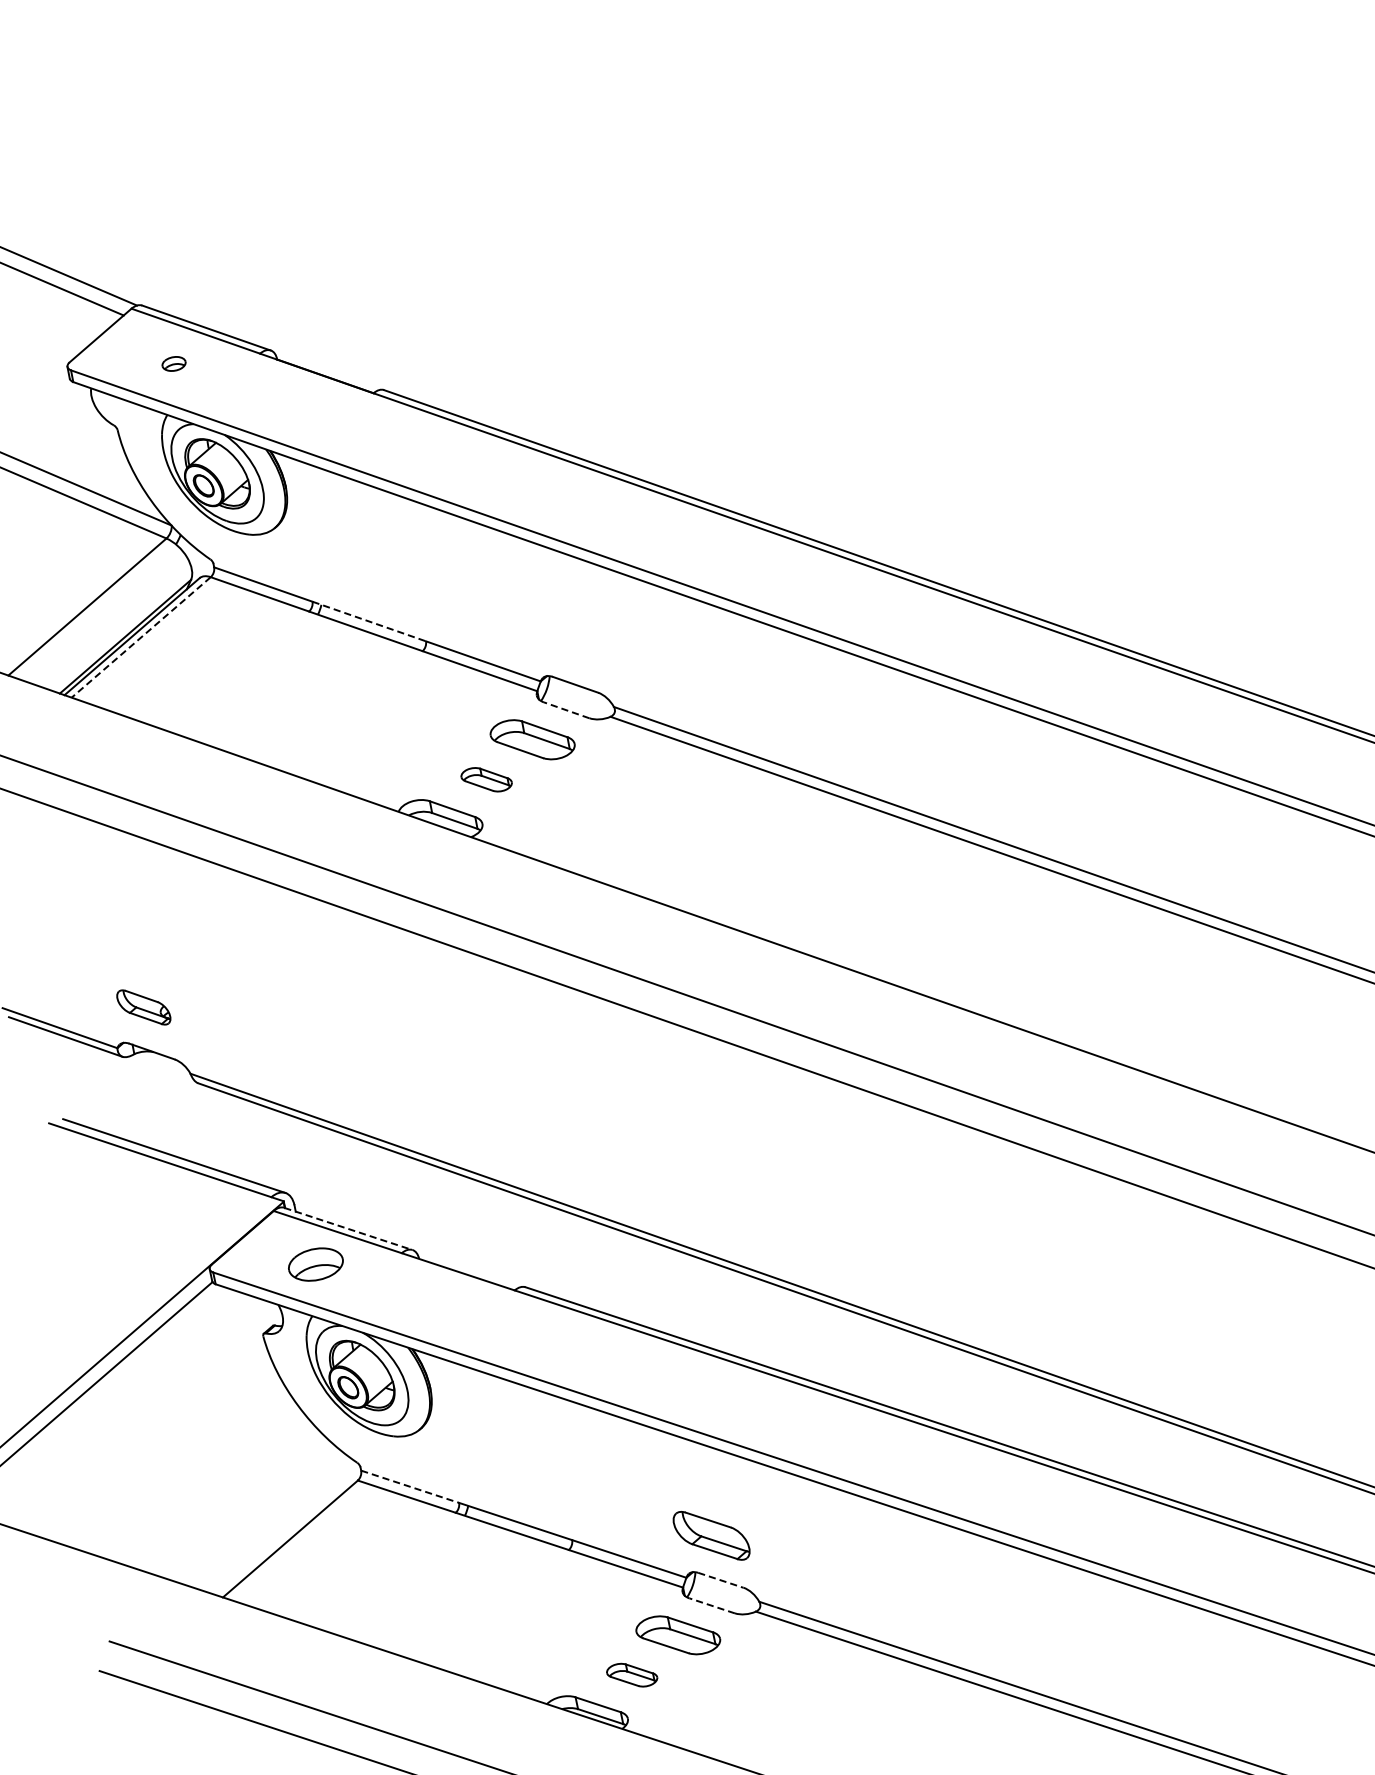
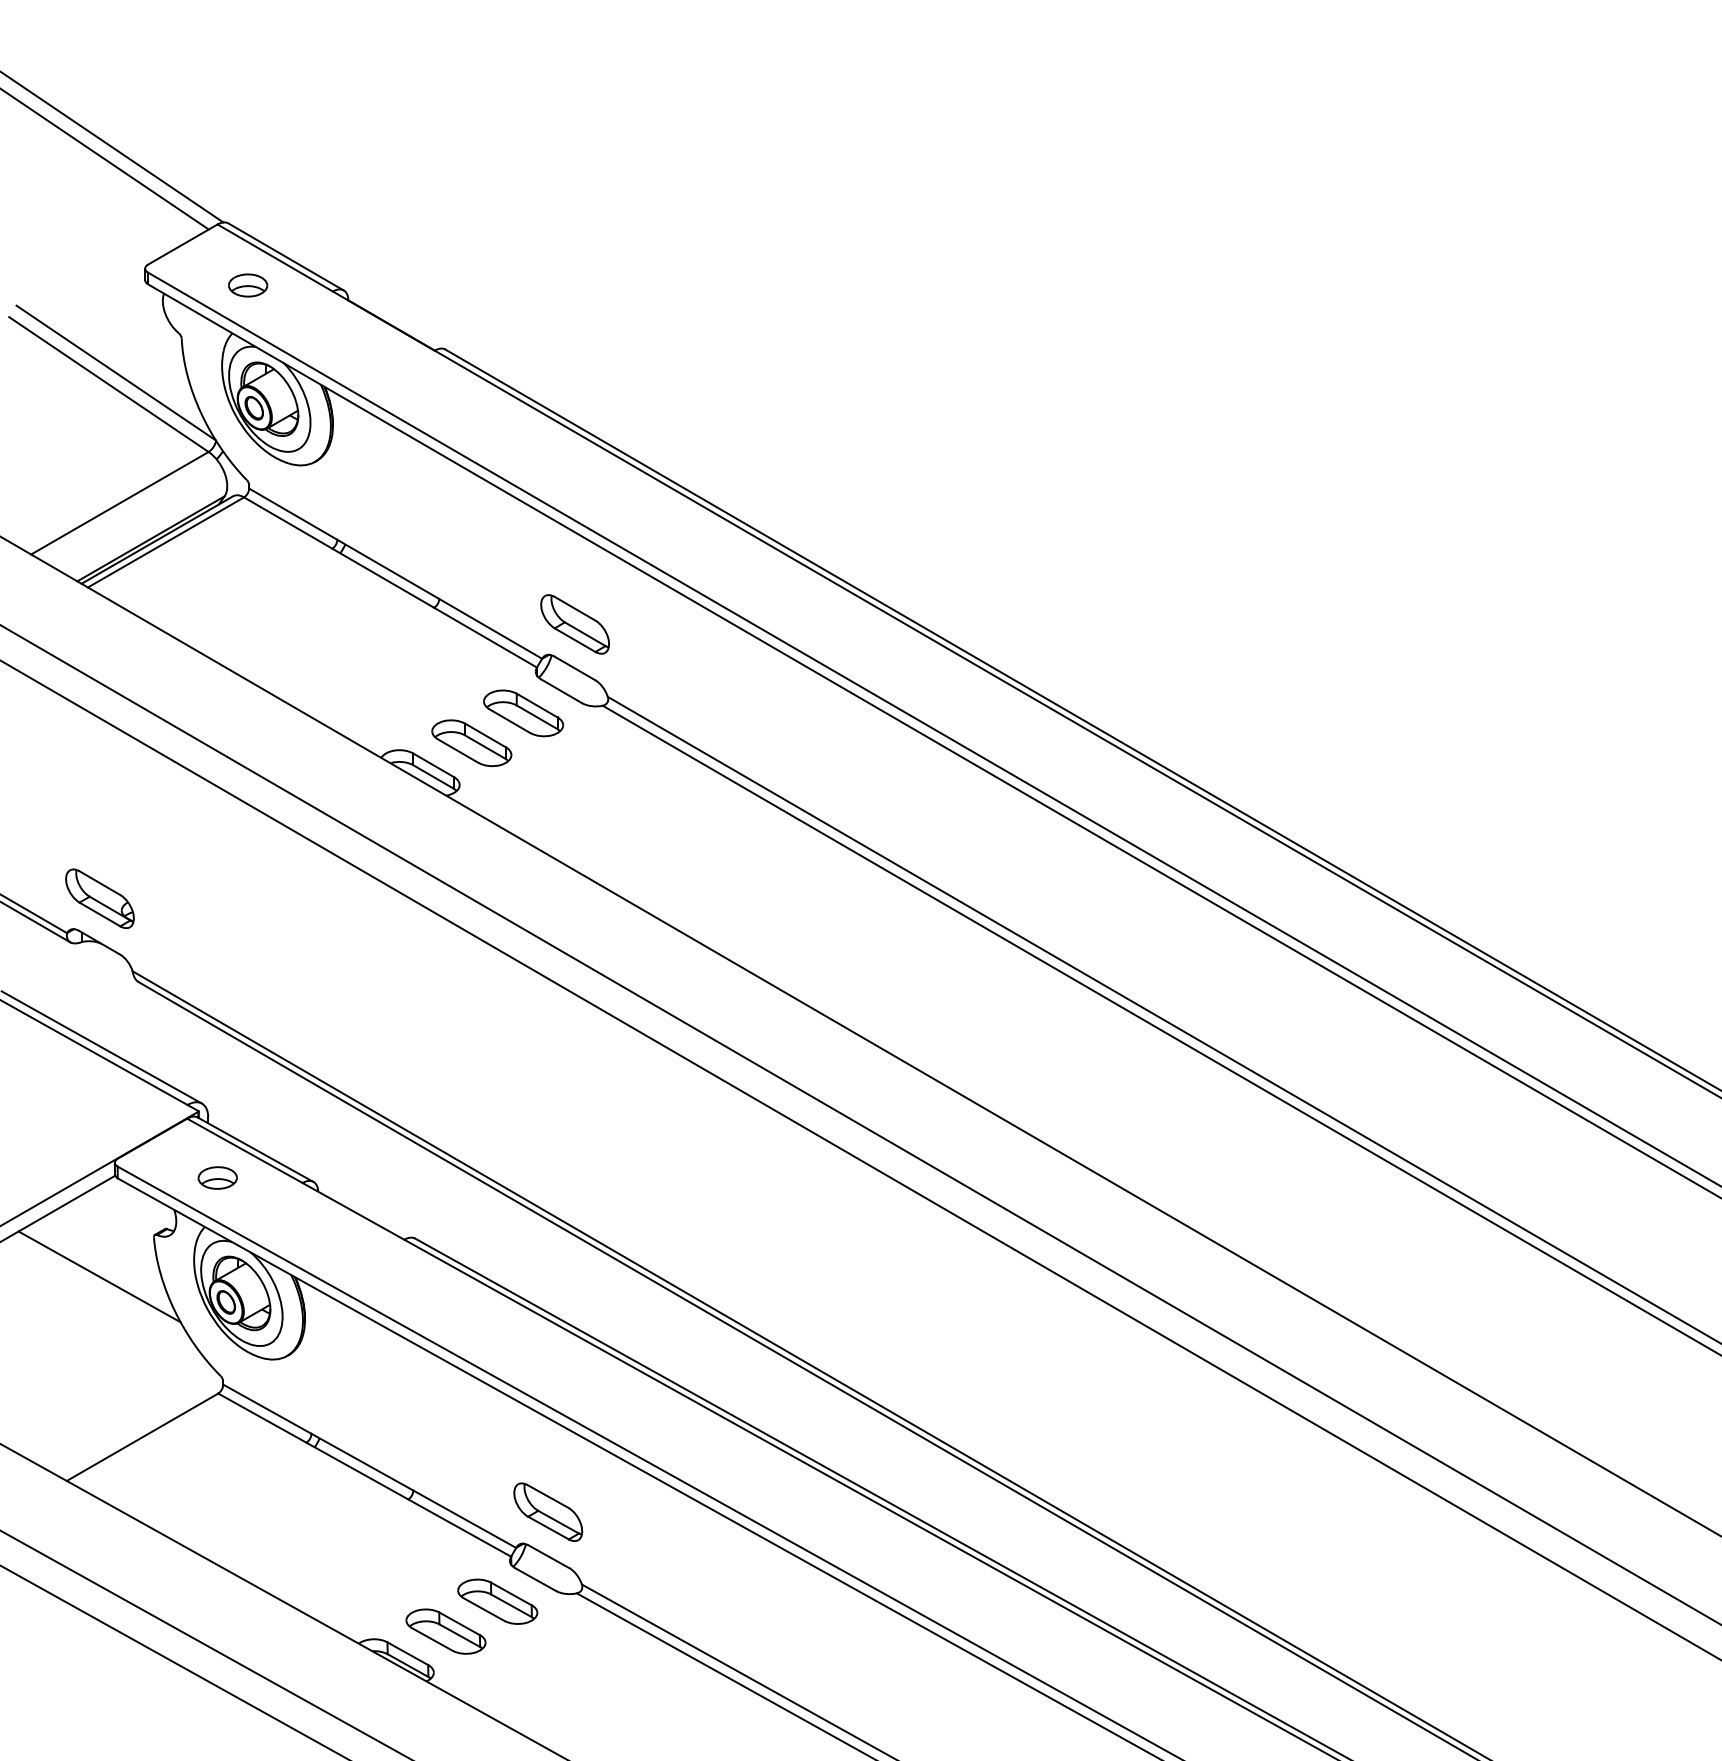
part: (174, 363) -> (248, 285), size x1.67
line: (369, 621) -> (388, 569), dashed -> solid
line: (140, 637) -> (165, 542), dashed -> solid
part: (566, 640) -> (574, 624), added
line: (566, 710) -> (561, 691), dashed -> solid
part: (486, 780) -> (471, 743), size x1.67
part: (143, 1007) -> (99, 898), size x1.43
line: (349, 1229) -> (256, 1150), dashed -> solid
part: (315, 1264) -> (217, 1177), size x0.71
line: (216, 1386) -> (99, 1276), added
line: (410, 1487) -> (267, 1409), dashed -> solid
line: (721, 1579) -> (549, 1556), dashed -> solid
line: (711, 1605) -> (535, 1579), dashed -> solid
part: (631, 1675) -> (445, 1631), size x1.67

